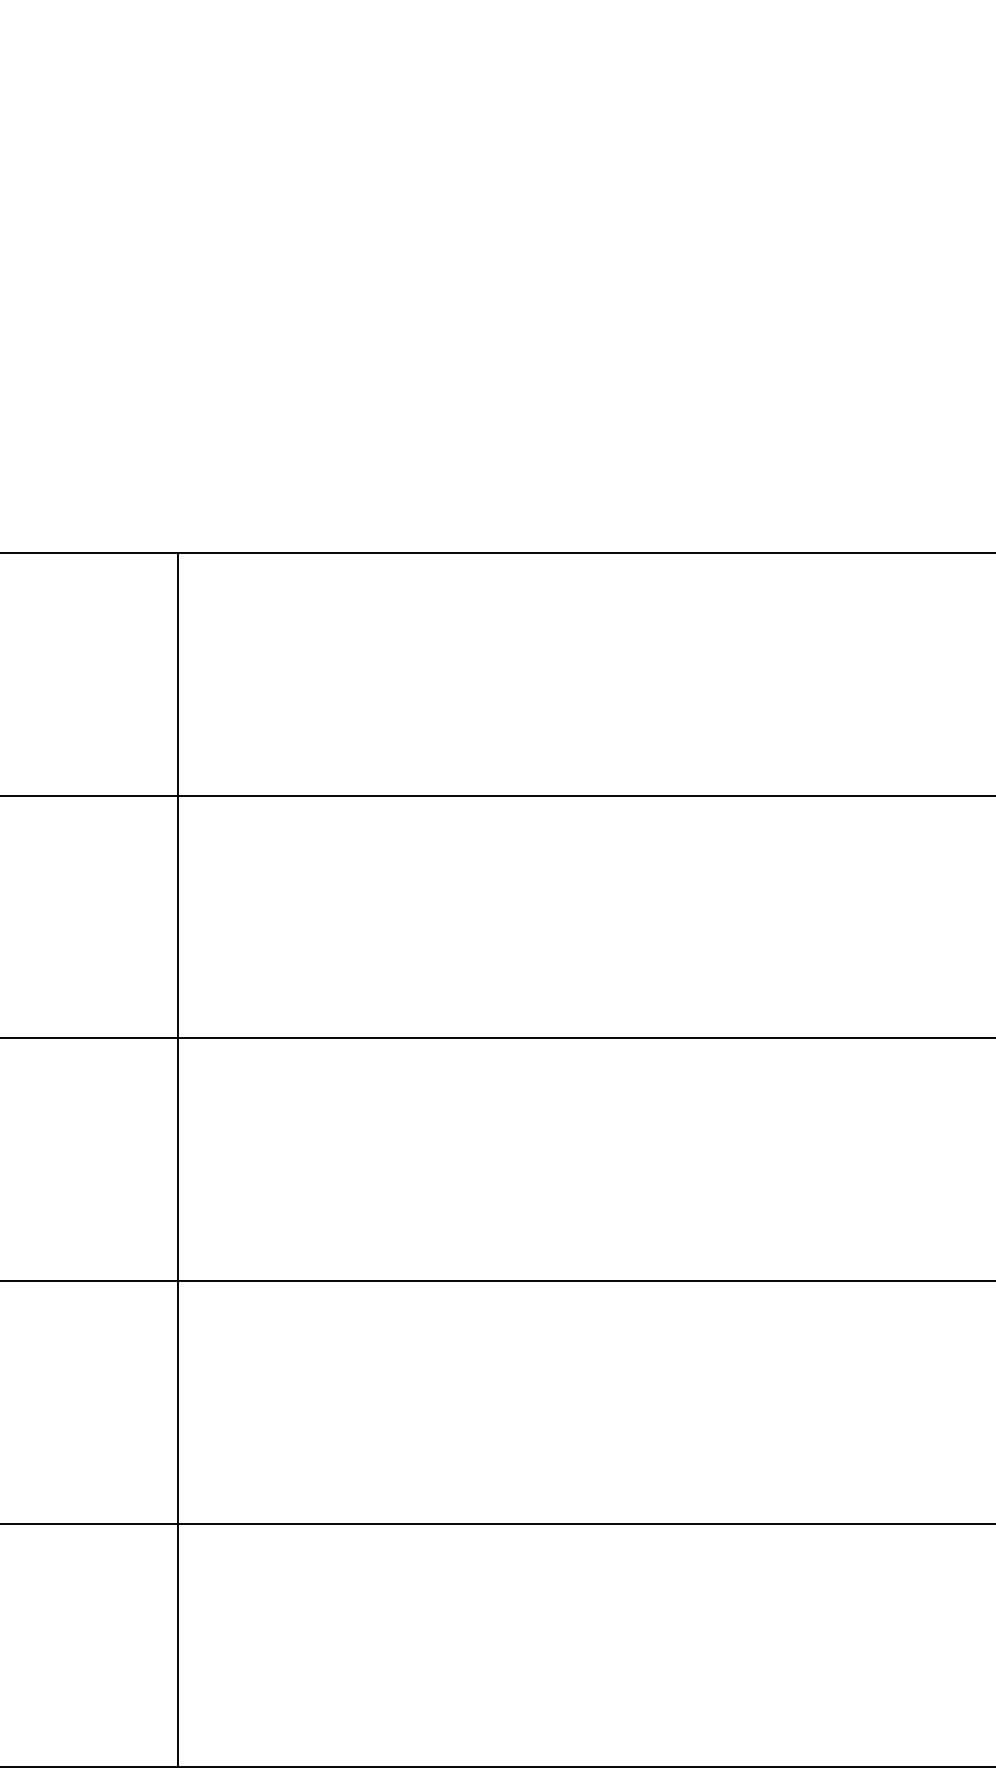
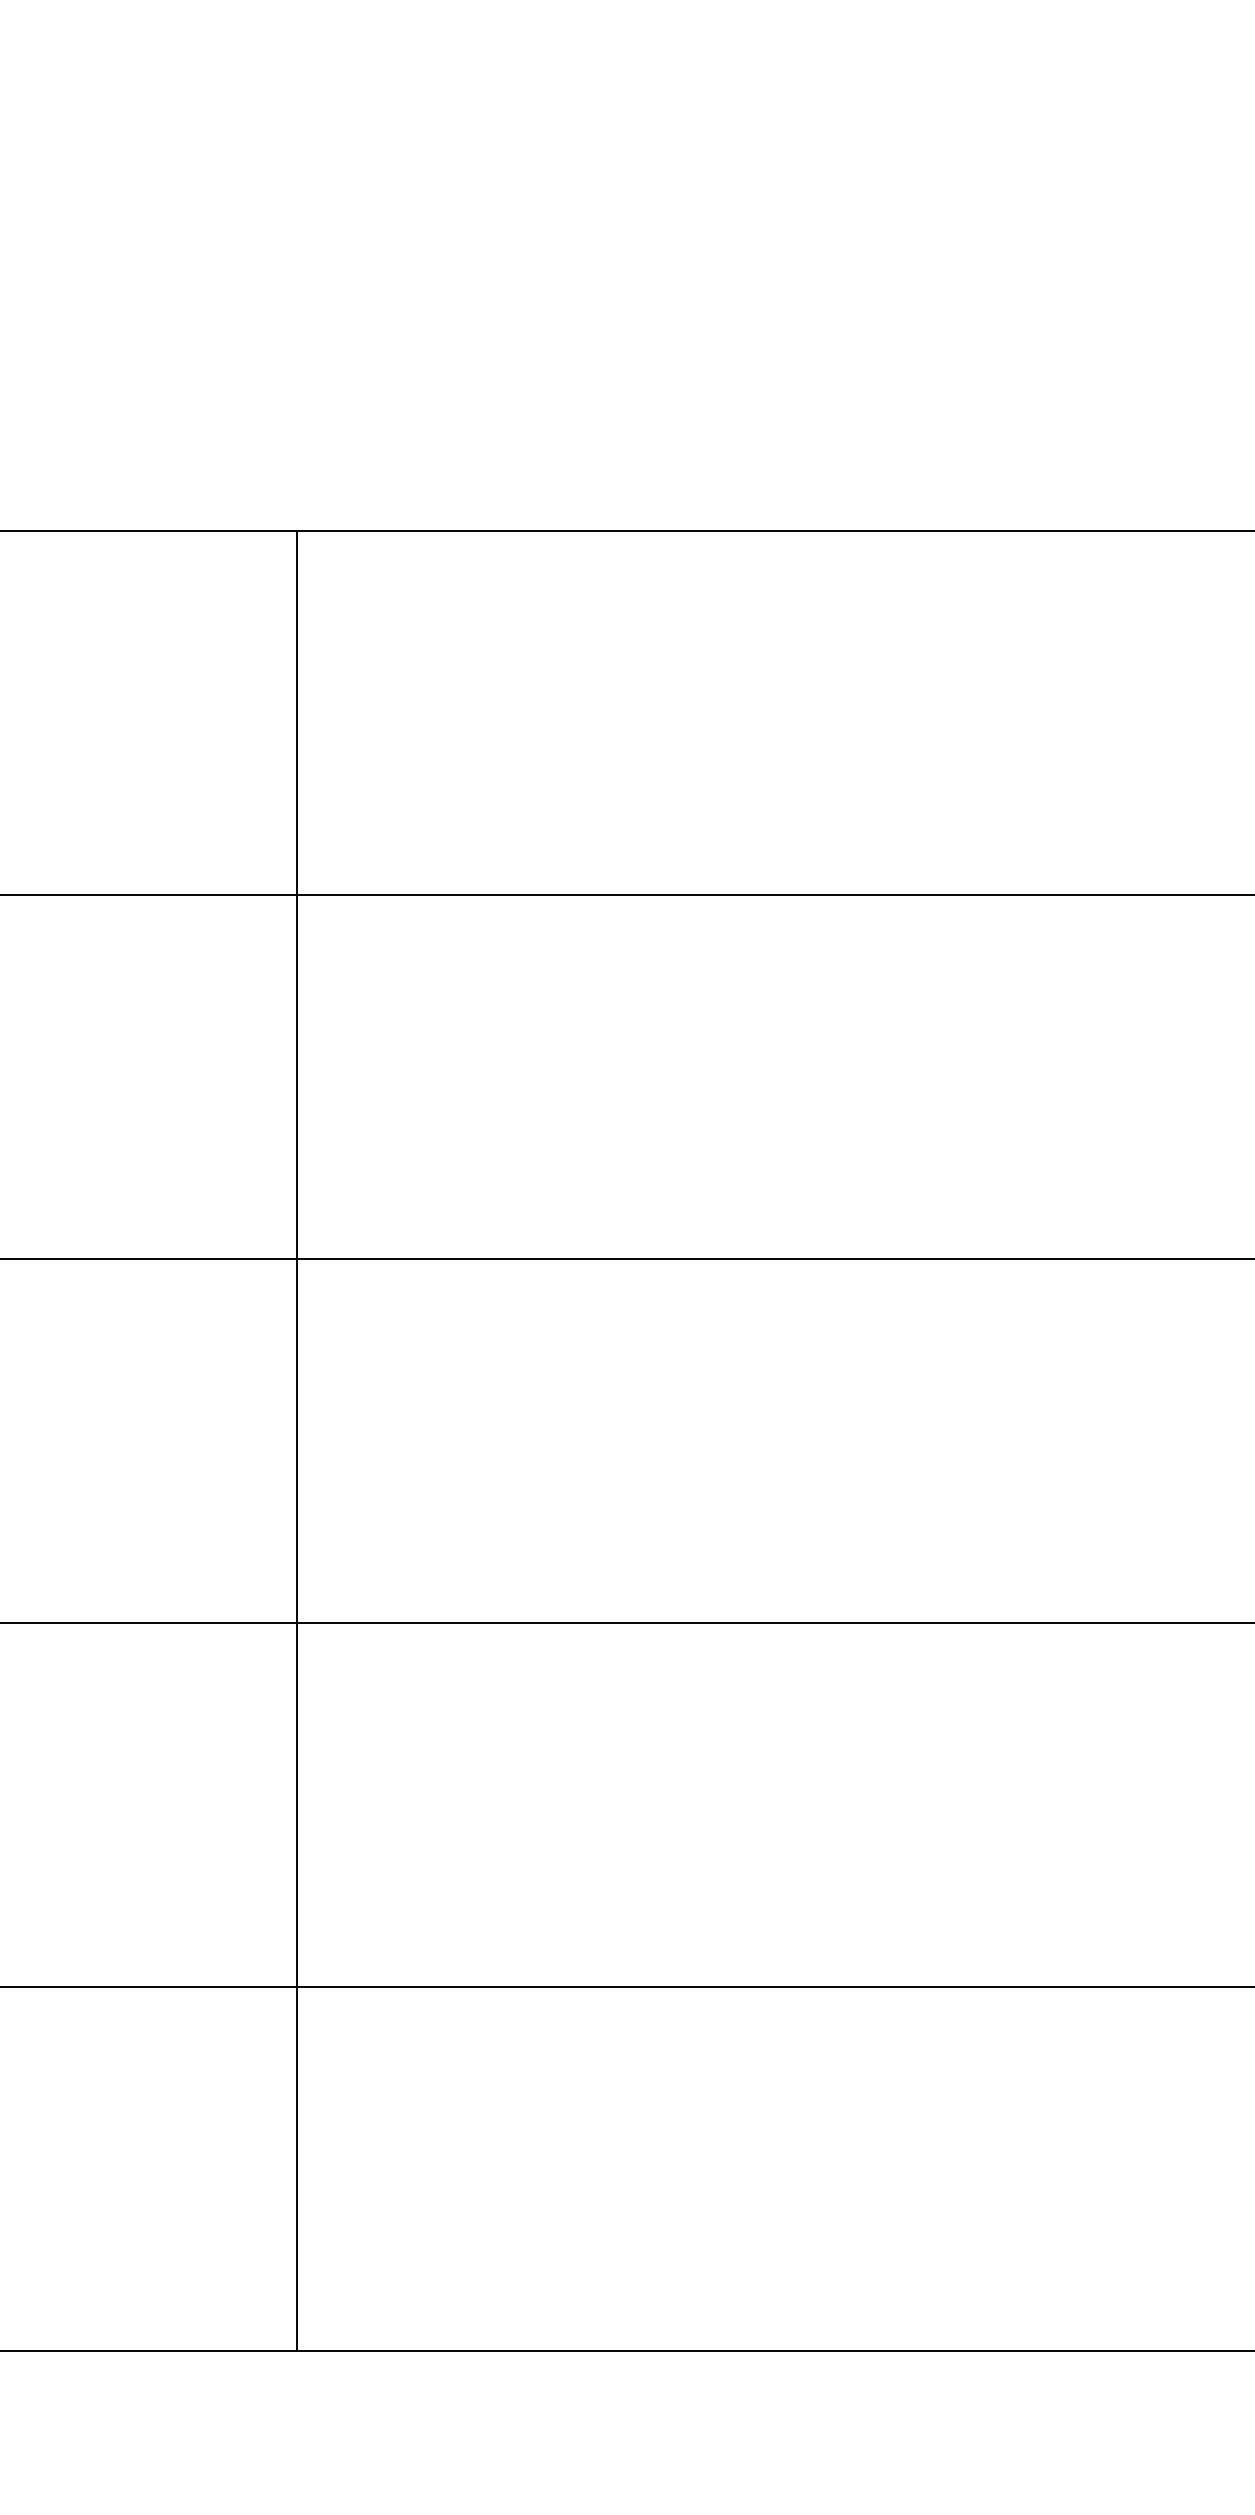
line: (177, 1159) -> (295, 1440), moved

